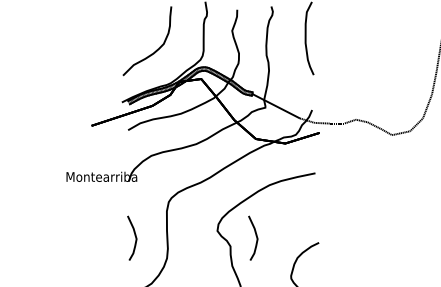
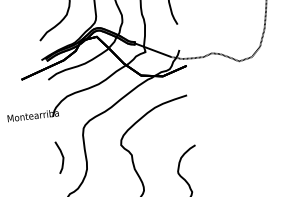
curve: (255, 235) -> (148, 145), removed

